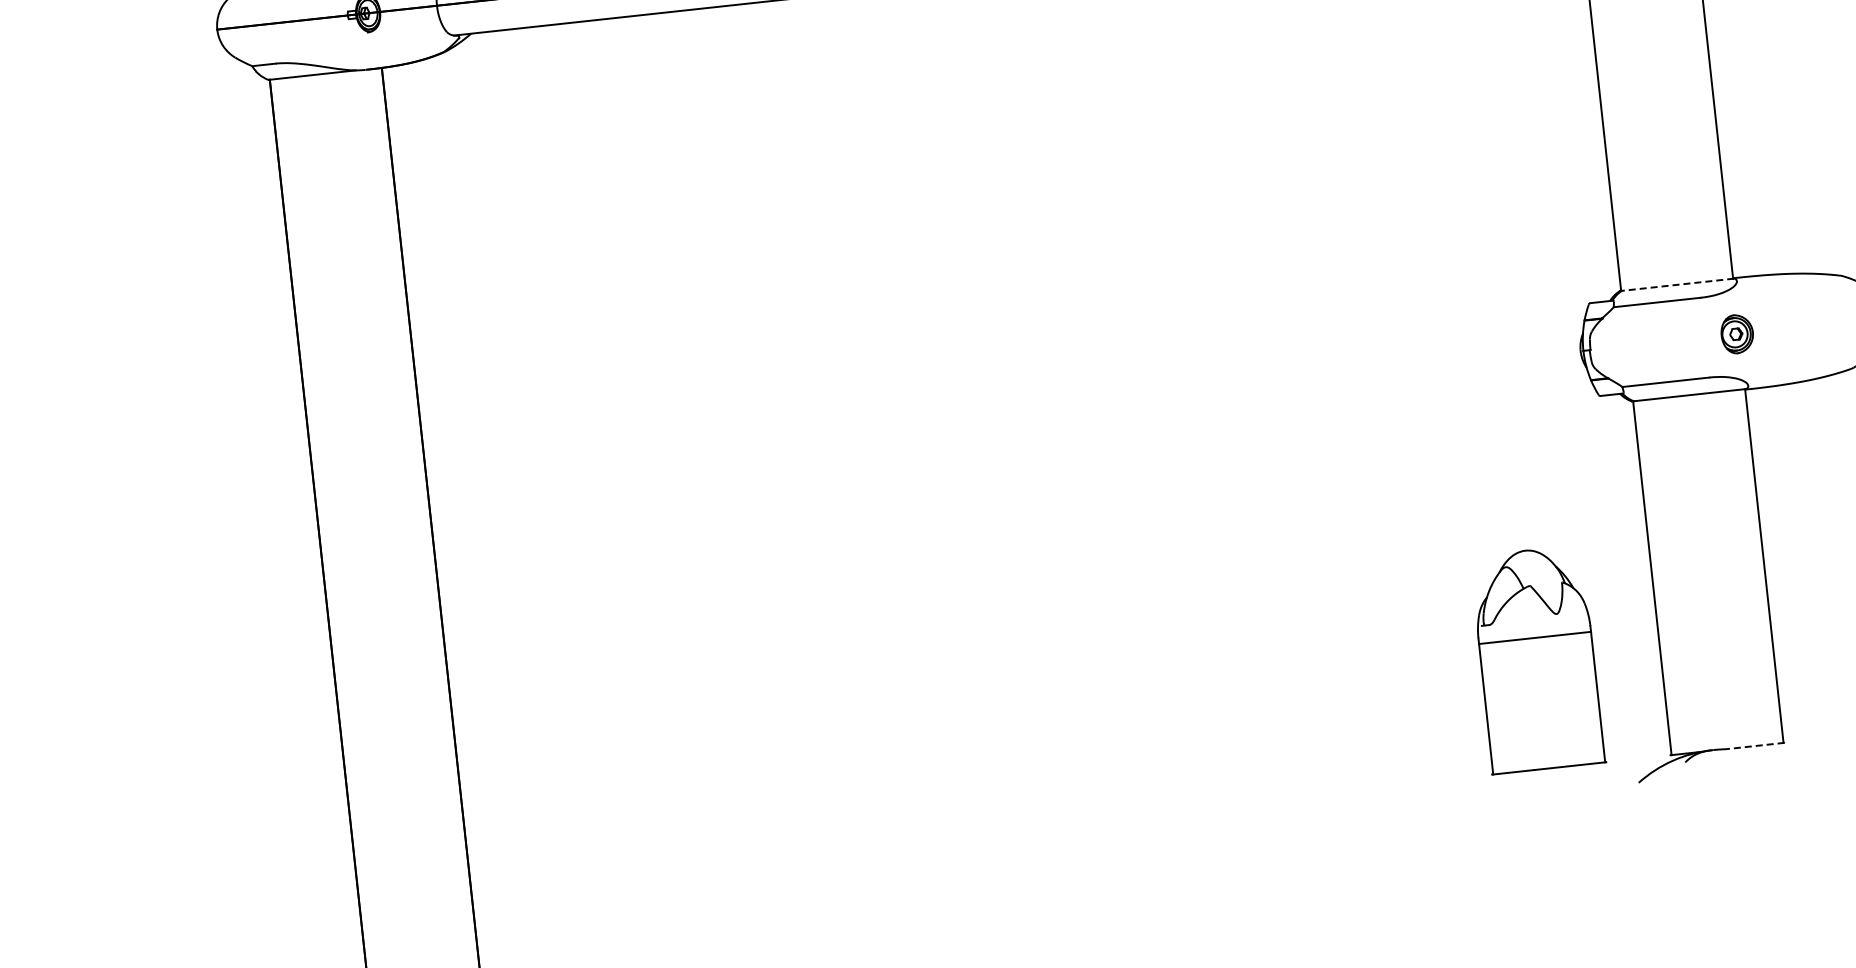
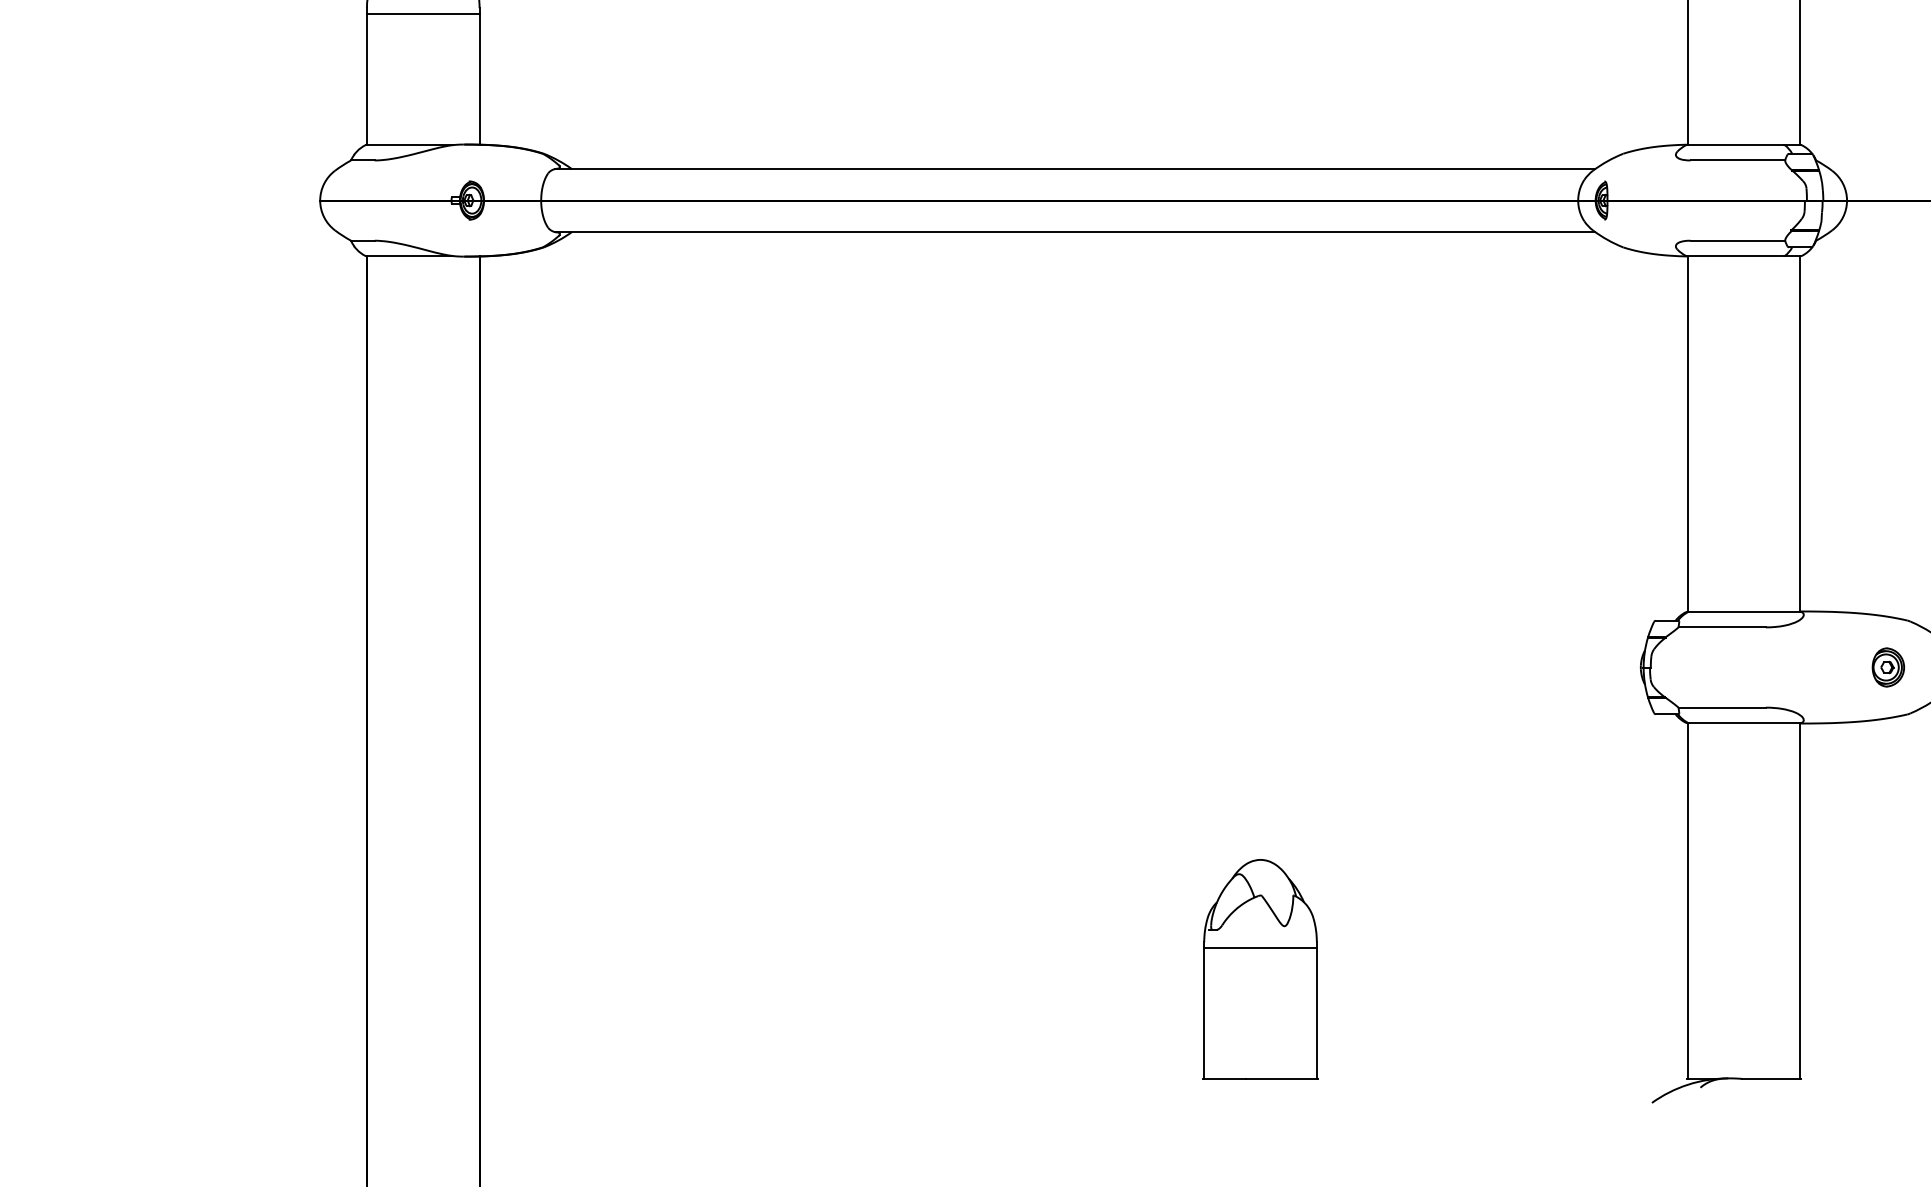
line: (1677, 285) -> (1744, 612), dashed -> solid
part: (1737, 334) -> (1888, 667), moved
part: (1537, 659) -> (1260, 969), moved
line: (1754, 745) -> (1771, 1078), dashed -> solid

